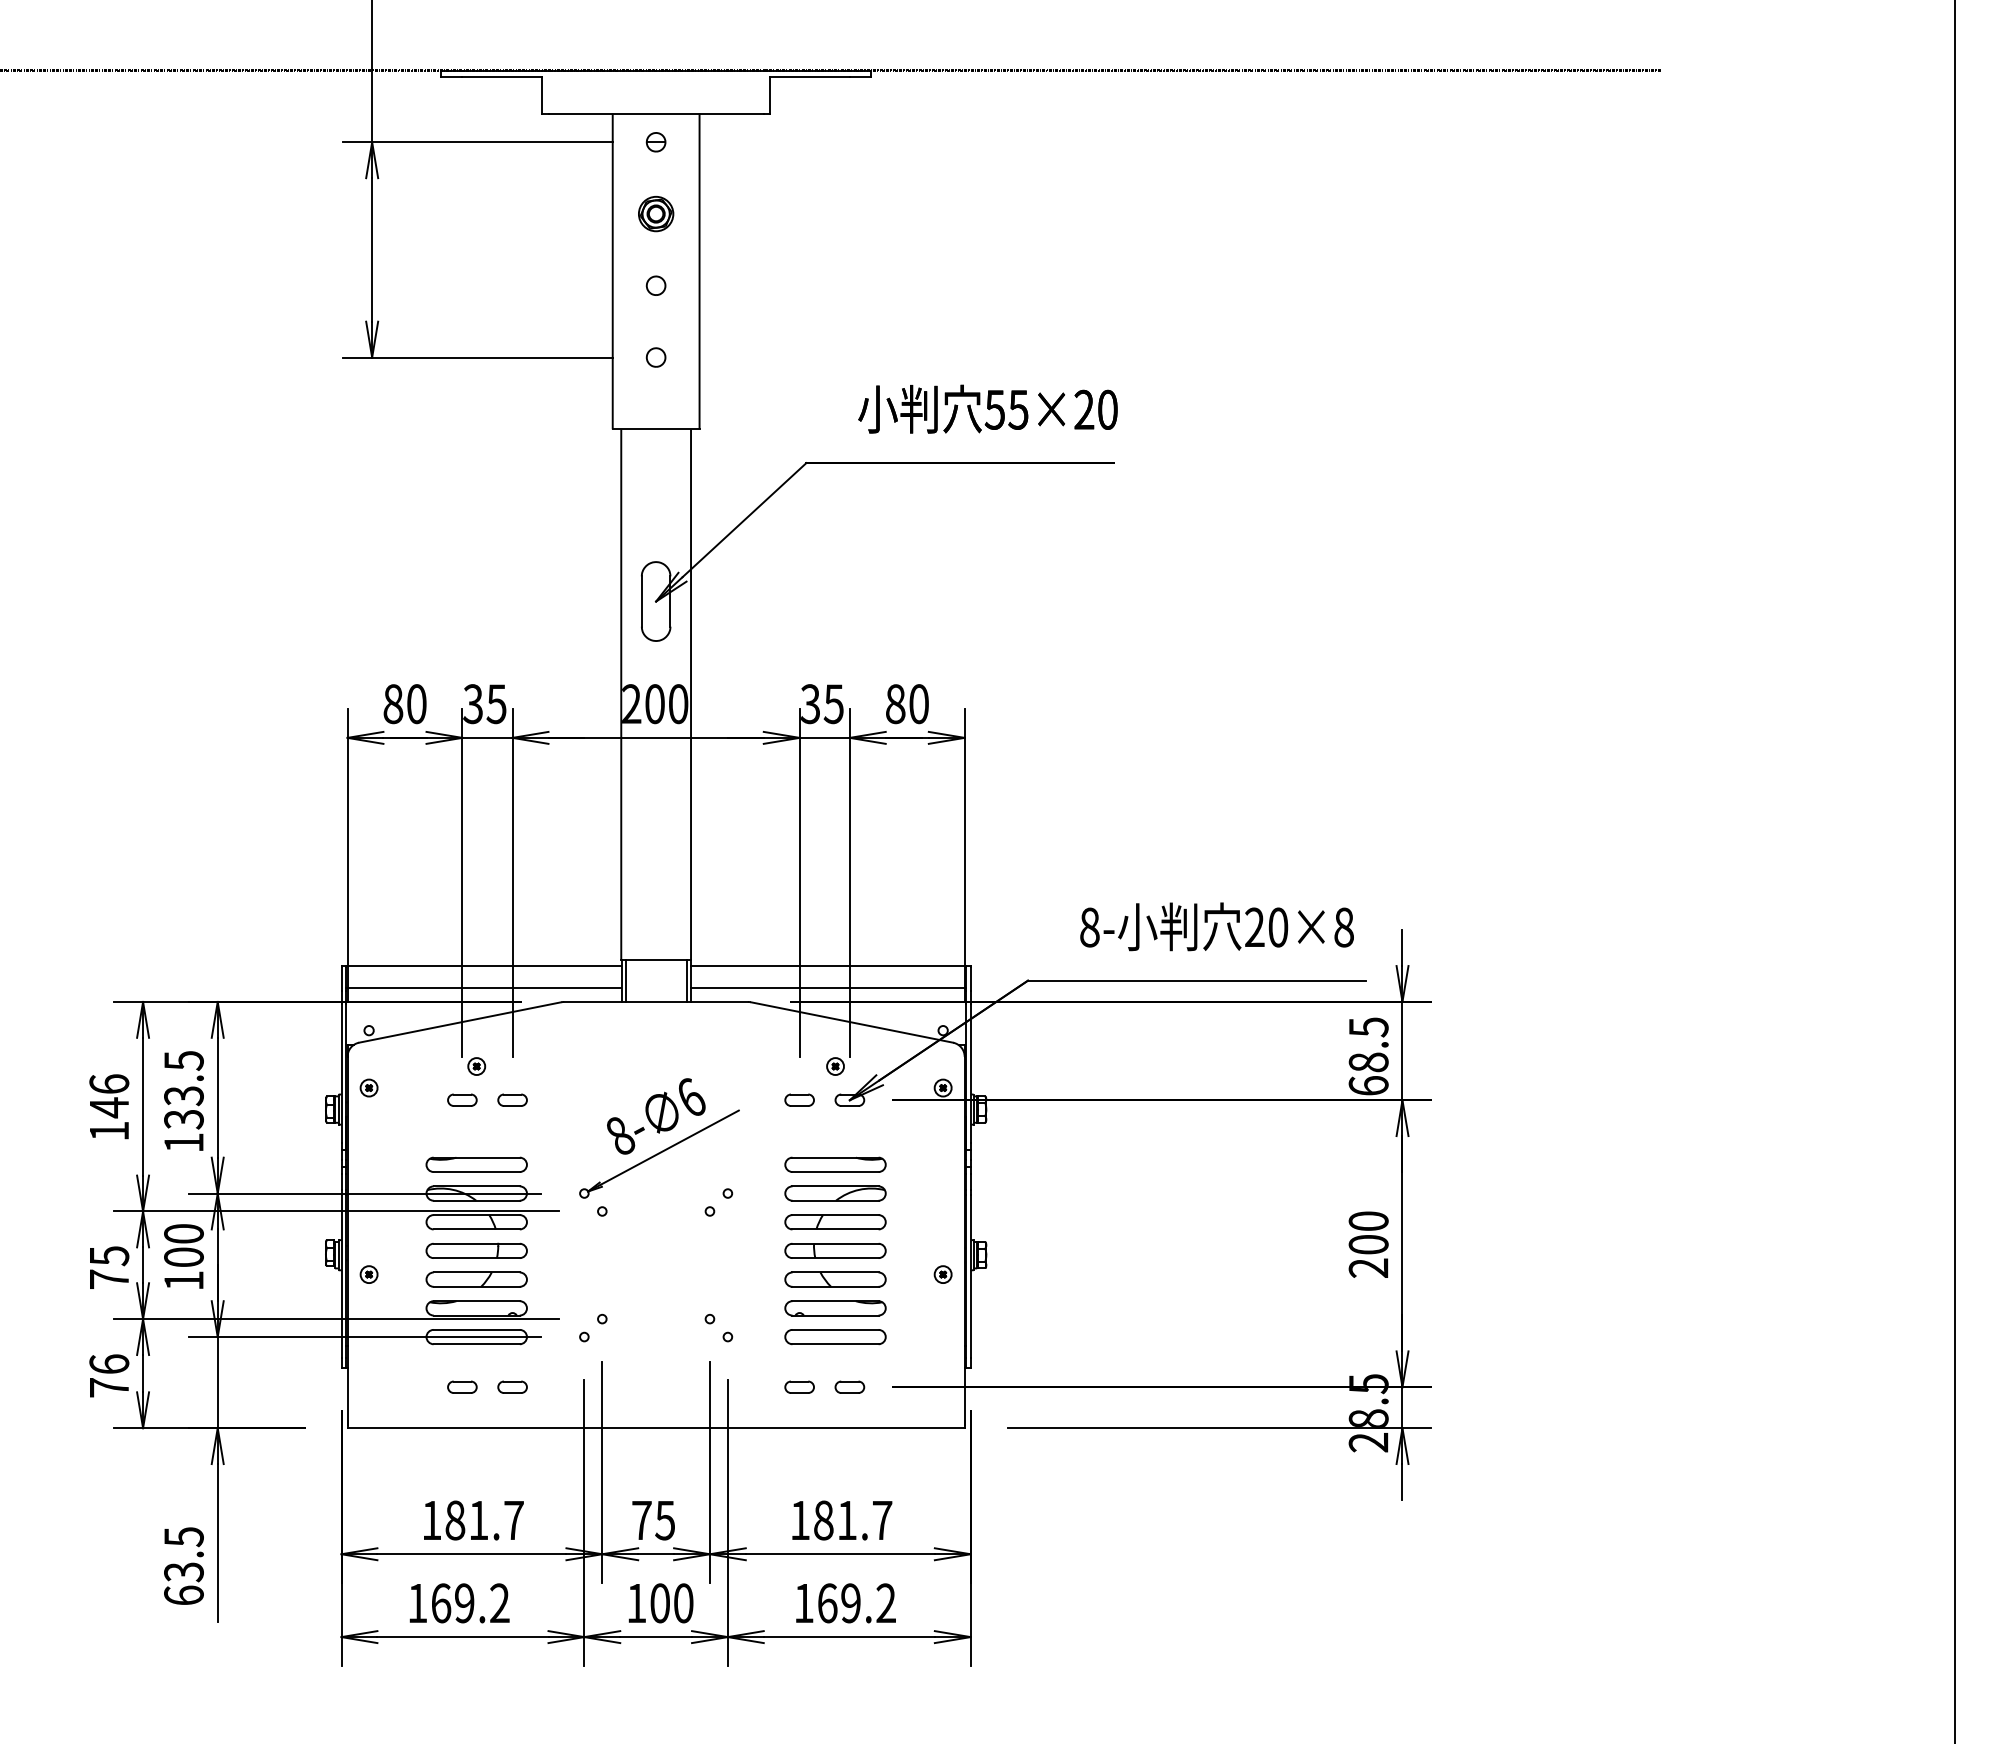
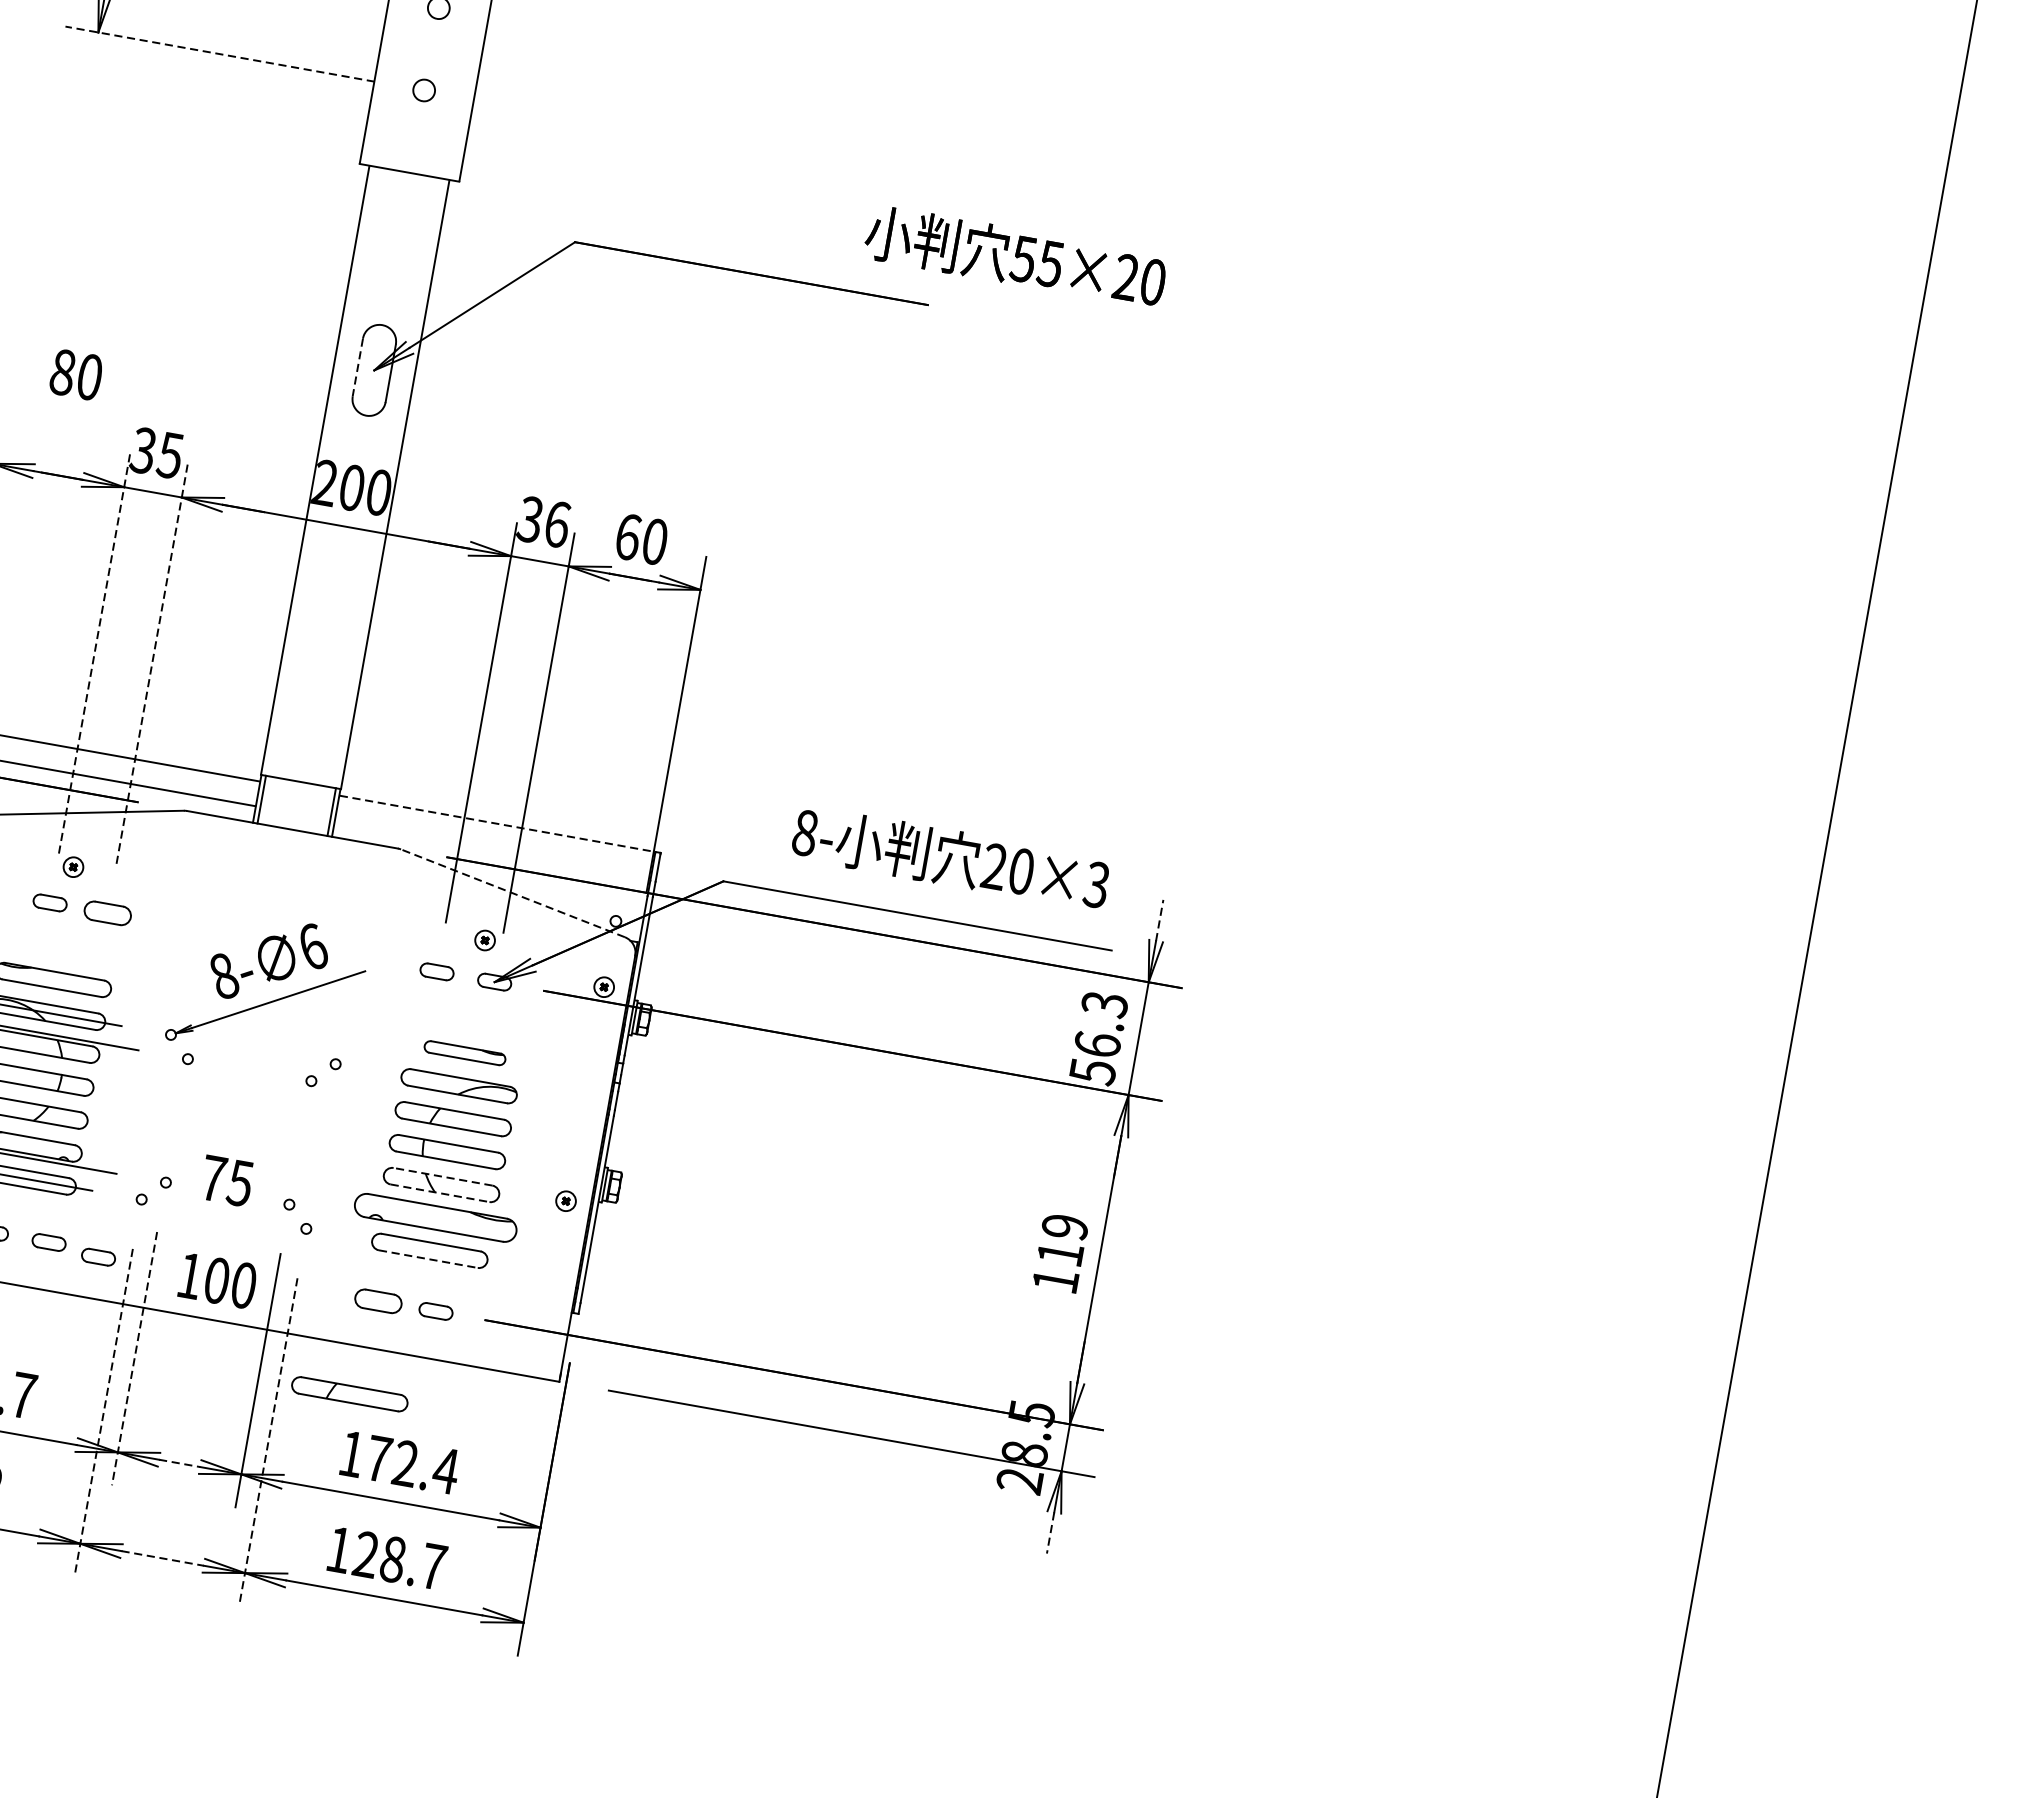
line: (478, 357) -> (220, 54), solid -> dashed
text: (987, 408) -> (1015, 256), moved
line: (641, 602) -> (357, 368), solid -> dashed
text: (404, 704) -> (75, 375), moved
text: (833, 704) -> (556, 524), 35 -> 36
text: (895, 704) -> (627, 537), 80 -> 60
line: (462, 882) -> (94, 653), solid -> dashed
line: (512, 882) -> (152, 663), solid -> dashed
text: (1343, 927) -> (1096, 884), 20×8 -> 20×3
line: (1402, 948) -> (1159, 920), solid -> dashed
line: (828, 966) -> (497, 824), solid -> dashed
line: (828, 987) -> (493, 848), removed
line: (851, 1022) -> (512, 893), solid -> dashed
text: (1368, 1056) -> (1098, 1037), 68.5 -> 56.3
part: (512, 1099) -> (107, 912), size x1.4
part: (835, 1164) -> (465, 1052), size x0.7
text: (1368, 1244) -> (1060, 1253), 200 -> 119
line: (835, 1272) -> (442, 1176), solid -> dashed
line: (836, 1286) -> (441, 1193), solid -> dashed
part: (835, 1308) -> (435, 1218), size x1.4
line: (836, 1344) -> (429, 1259), solid -> dashed
part: (799, 1386) -> (378, 1300), size x1.4
part: (556, 1391) -> (98, 1256), added
part: (789, 1470) -> (349, 1394), added
line: (602, 1473) -> (134, 1359), solid -> dashed
line: (1402, 1481) -> (1050, 1532), solid -> dashed
text: (653, 1520) -> (226, 1180), moved
text: (853, 1520) -> (412, 1465), 181.7 -> 172.4
line: (584, 1522) -> (103, 1412), solid -> dashed
line: (727, 1522) -> (267, 1441), solid -> dashed
line: (656, 1554) -> (179, 1463), solid -> dashed
text: (660, 1603) -> (217, 1281), moved
text: (856, 1603) -> (399, 1560), 169.2 -> 128.7
line: (656, 1637) -> (163, 1558), solid -> dashed

